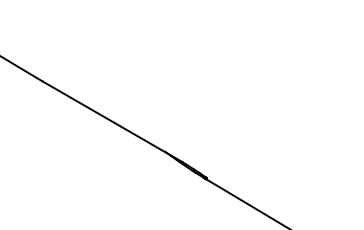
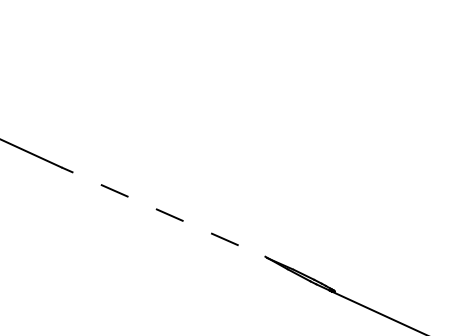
line: (112, 121) -> (178, 218), solid -> dashed

